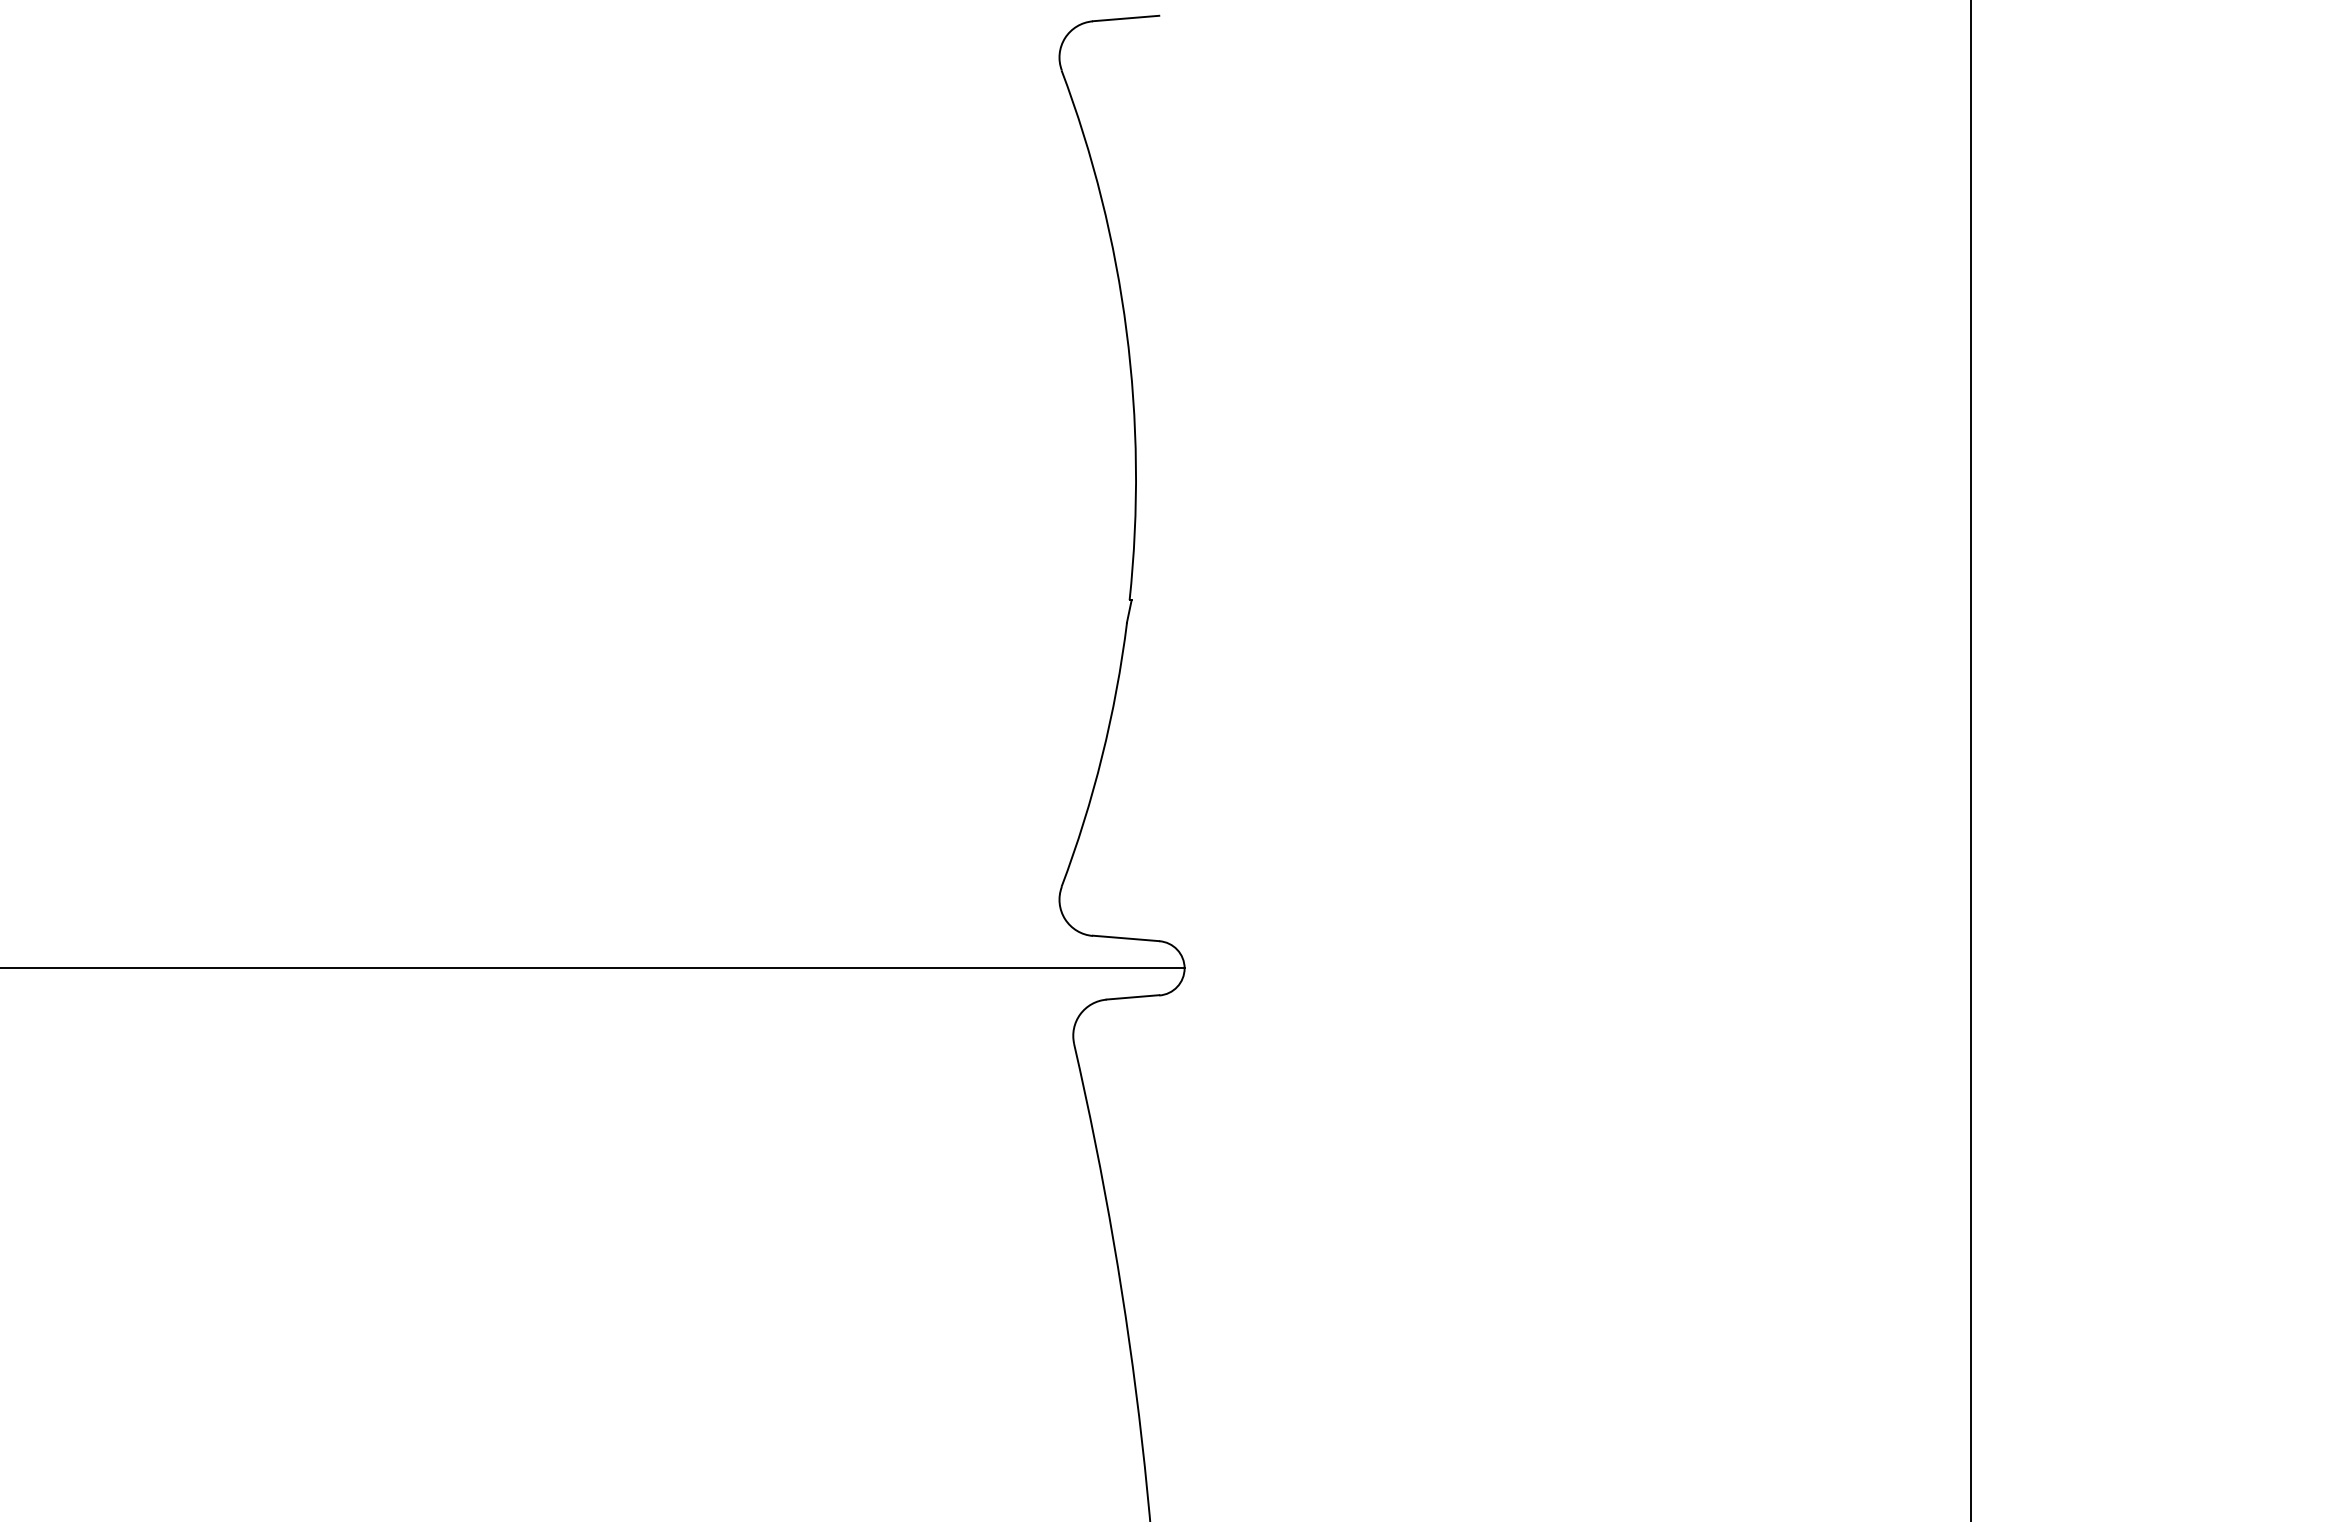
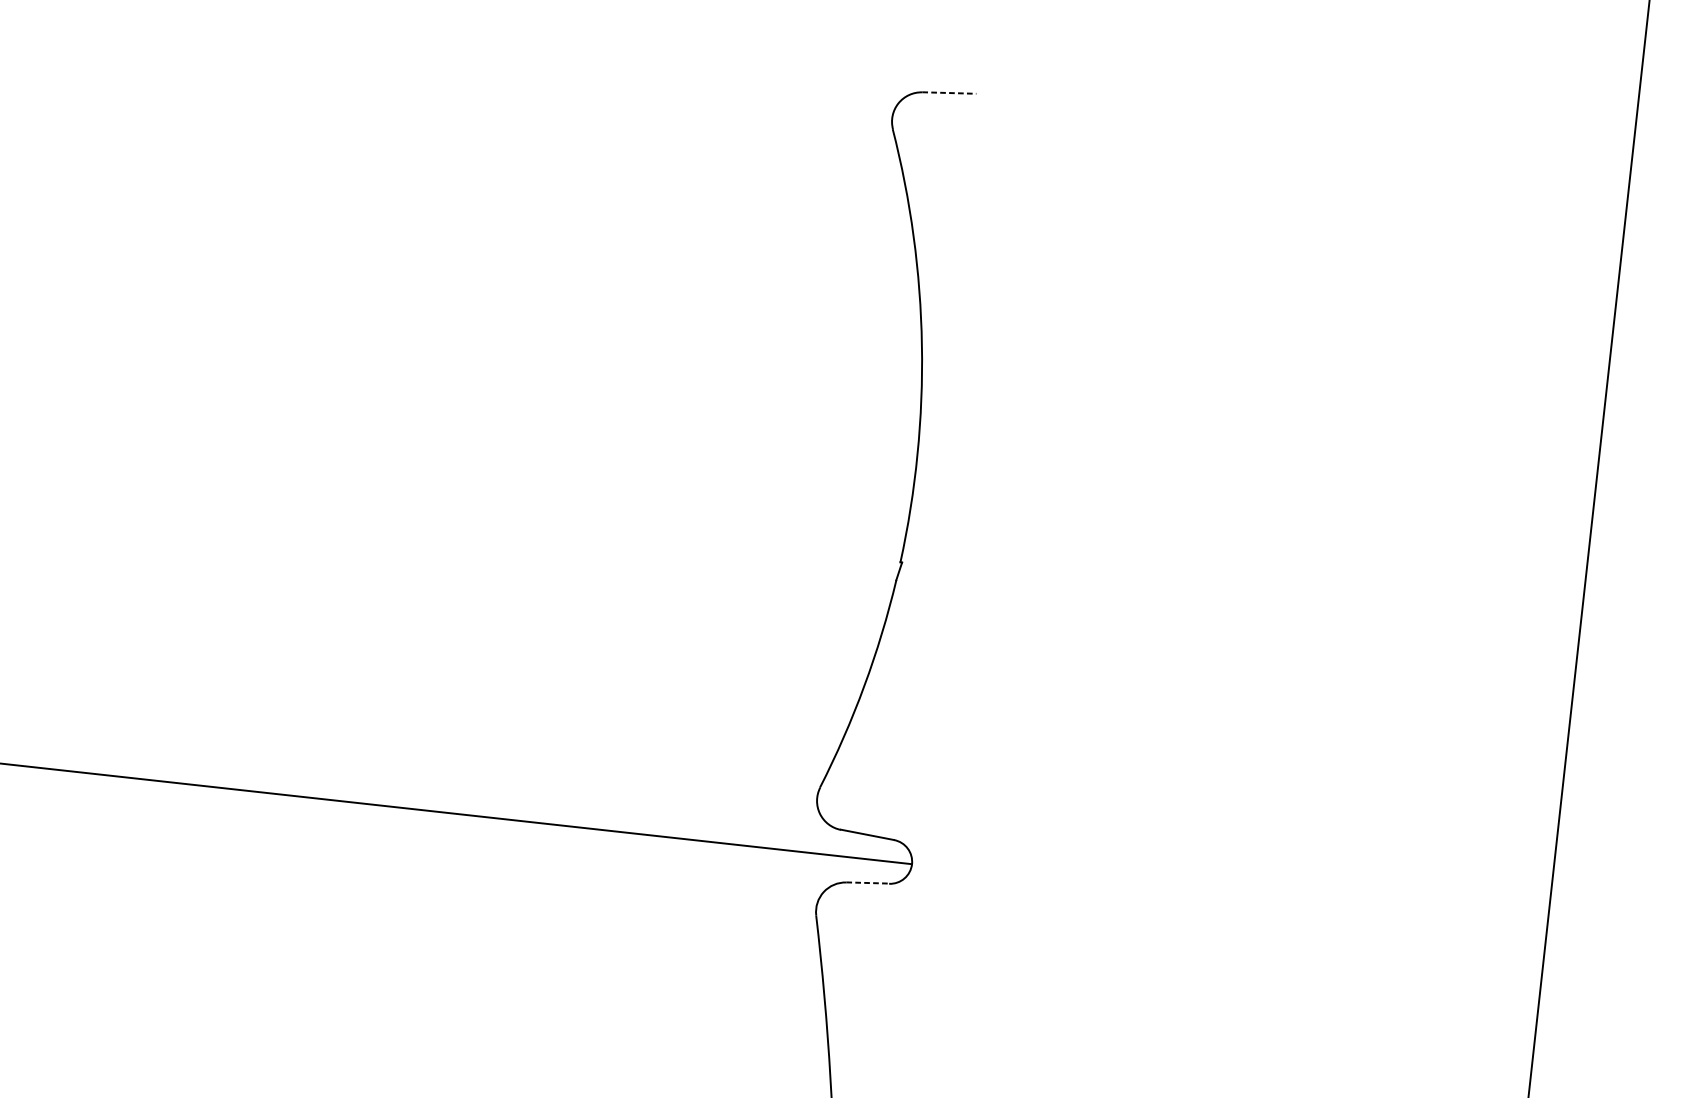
line: (1126, 18) -> (949, 93), solid -> dashed
line: (1133, 997) -> (868, 883), solid -> dashed

